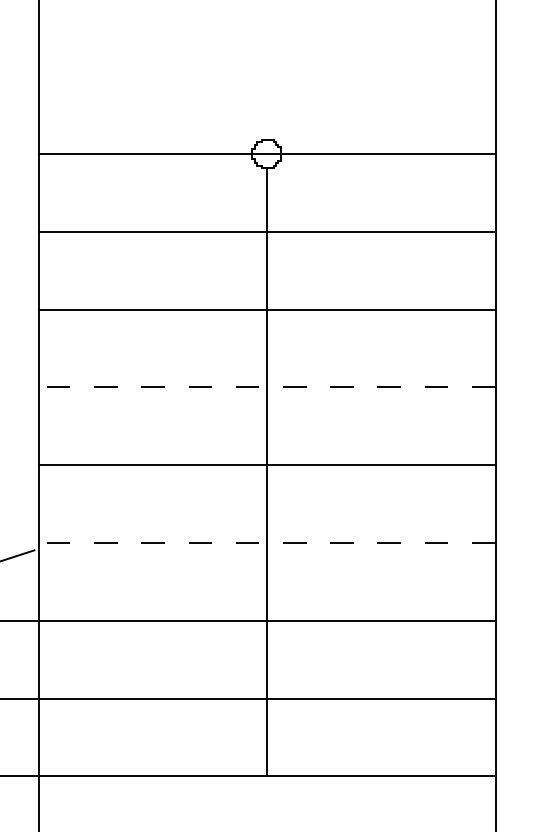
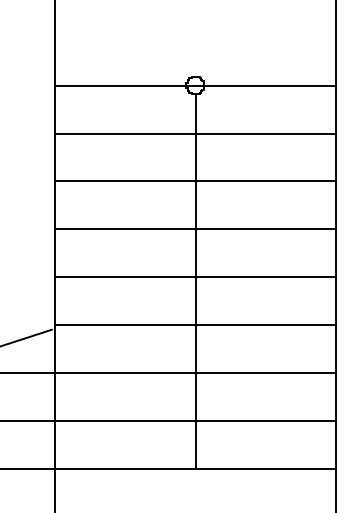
line: (267, 387) -> (195, 229), dashed -> solid
line: (267, 543) -> (195, 325), dashed -> solid

